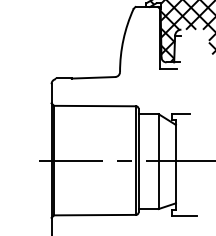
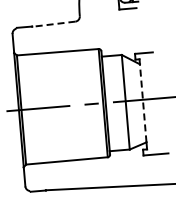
line: (93, 77) -> (53, 23), solid -> dashed
line: (175, 163) -> (142, 102), solid -> dashed

